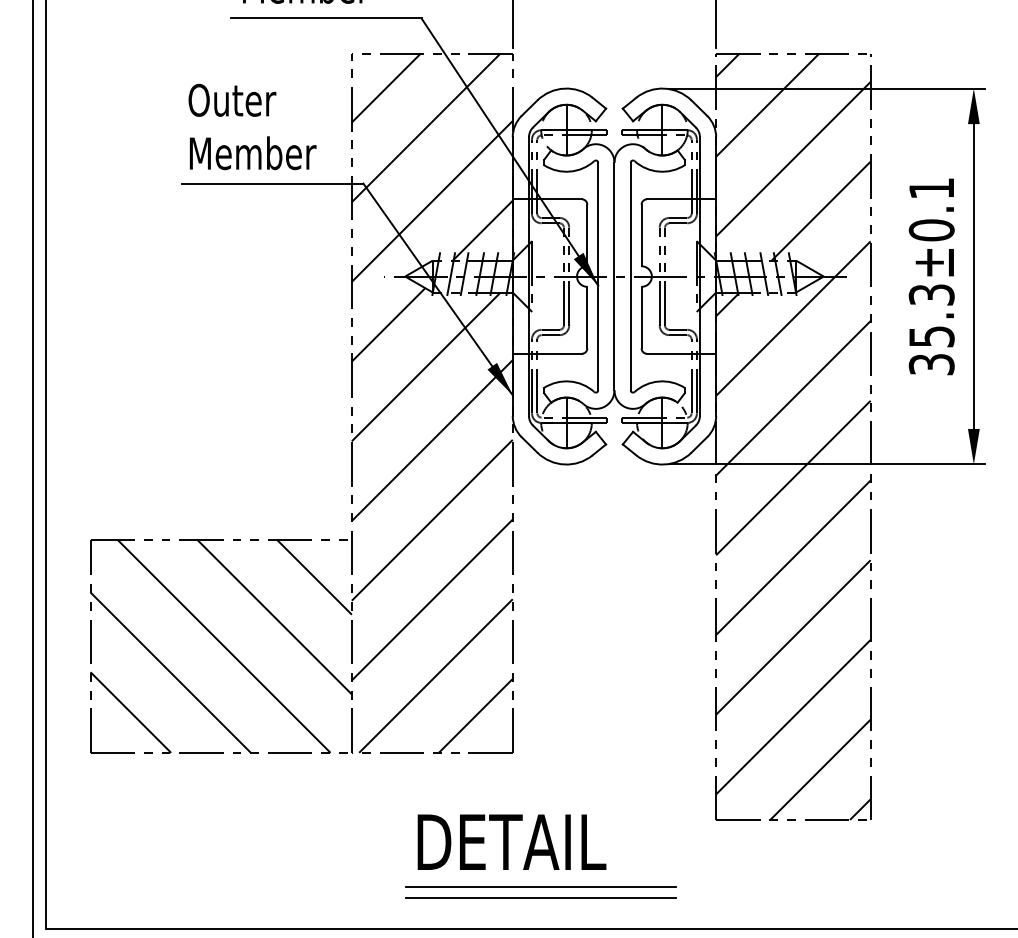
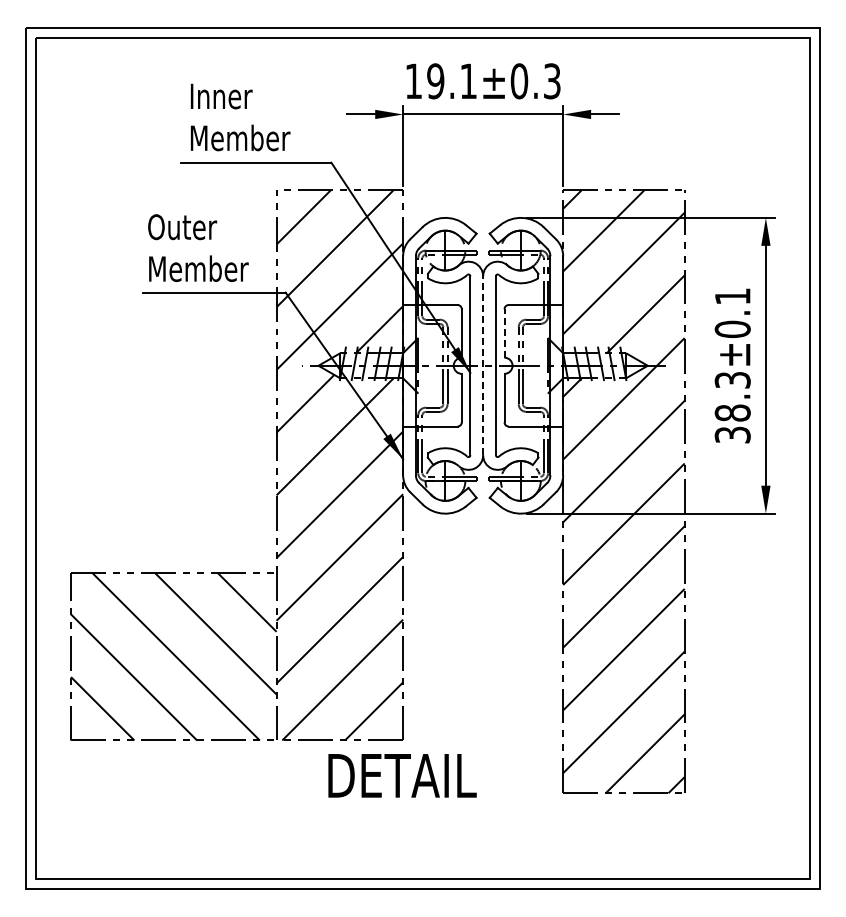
line: (641, 234) -> (504, 332), solid -> dashed
line: (614, 276) -> (483, 365), solid -> dashed
text: (931, 335) -> (732, 412), 35.3±0.1 -> 38.3±0.1
text: (511, 841) -> (402, 775), moved
line: (541, 886) -> (425, 845), removed
line: (541, 897) -> (425, 854), removed

